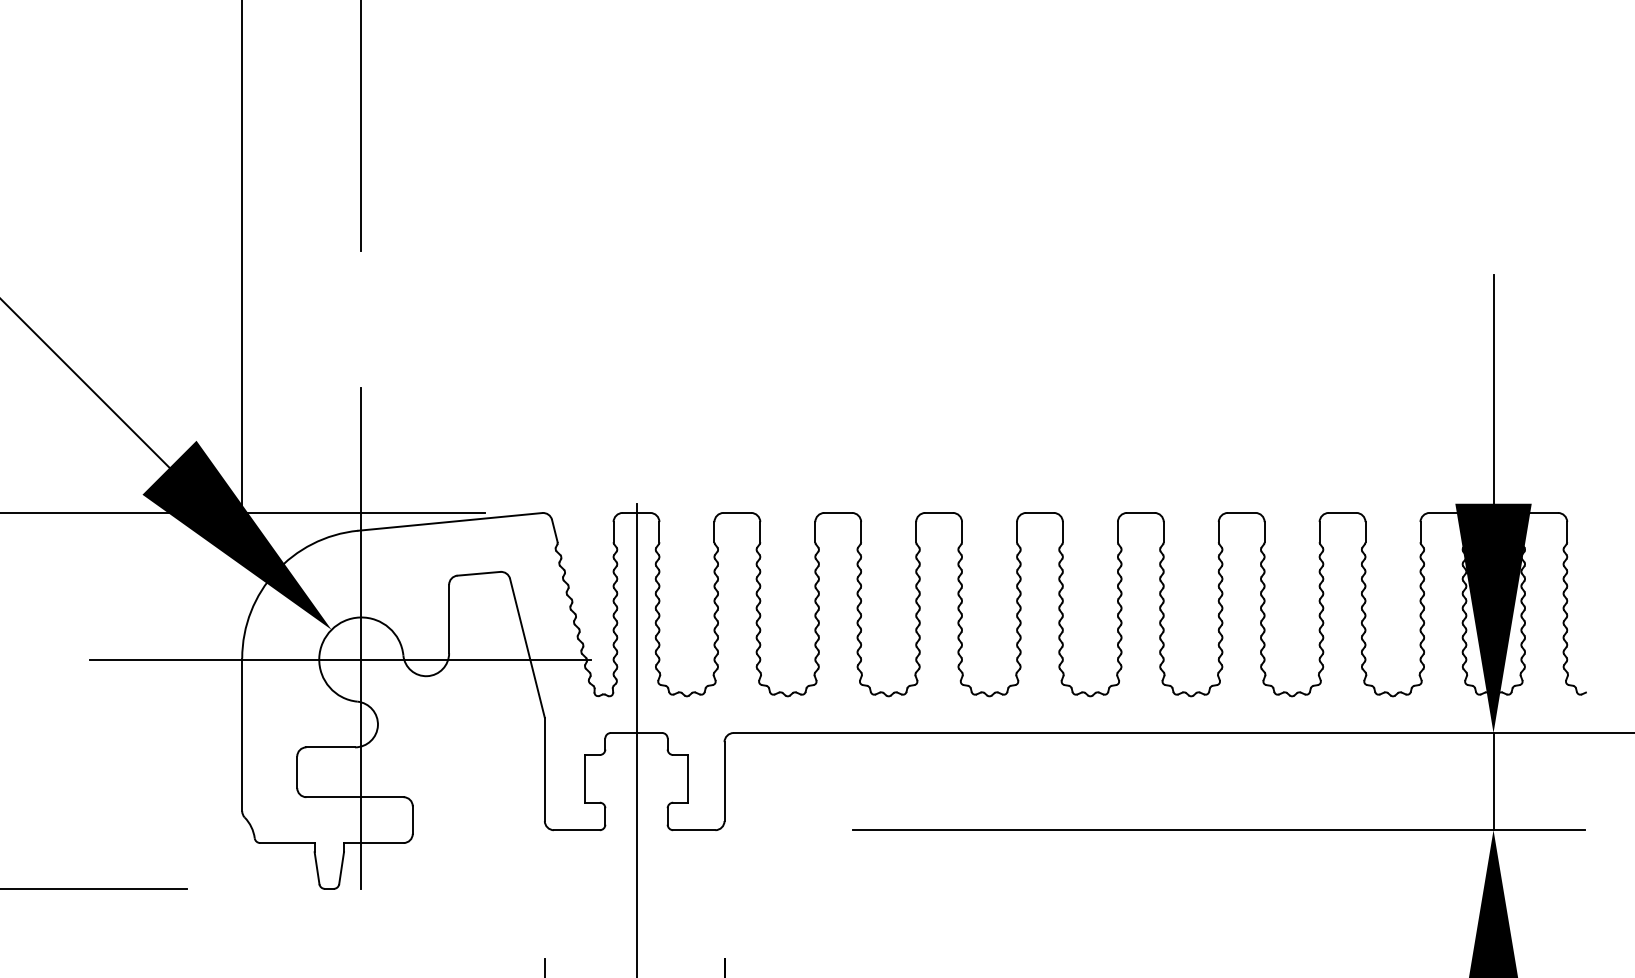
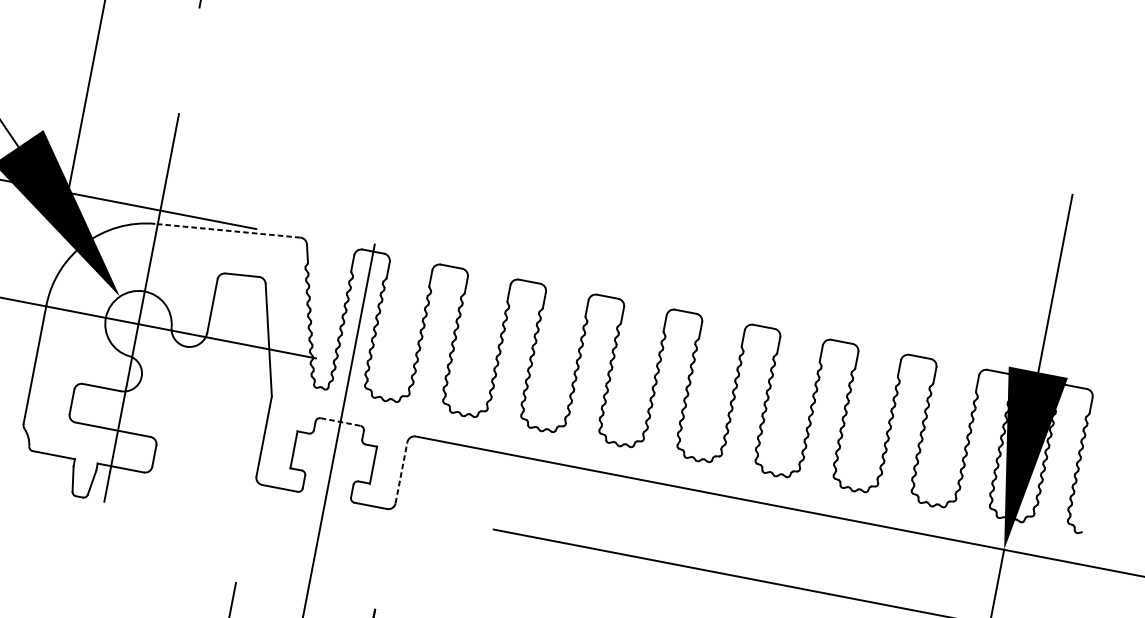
line: (449, 521) -> (227, 230), solid -> dashed
line: (636, 733) -> (340, 422), solid -> dashed
line: (724, 781) -> (401, 472), solid -> dashed

